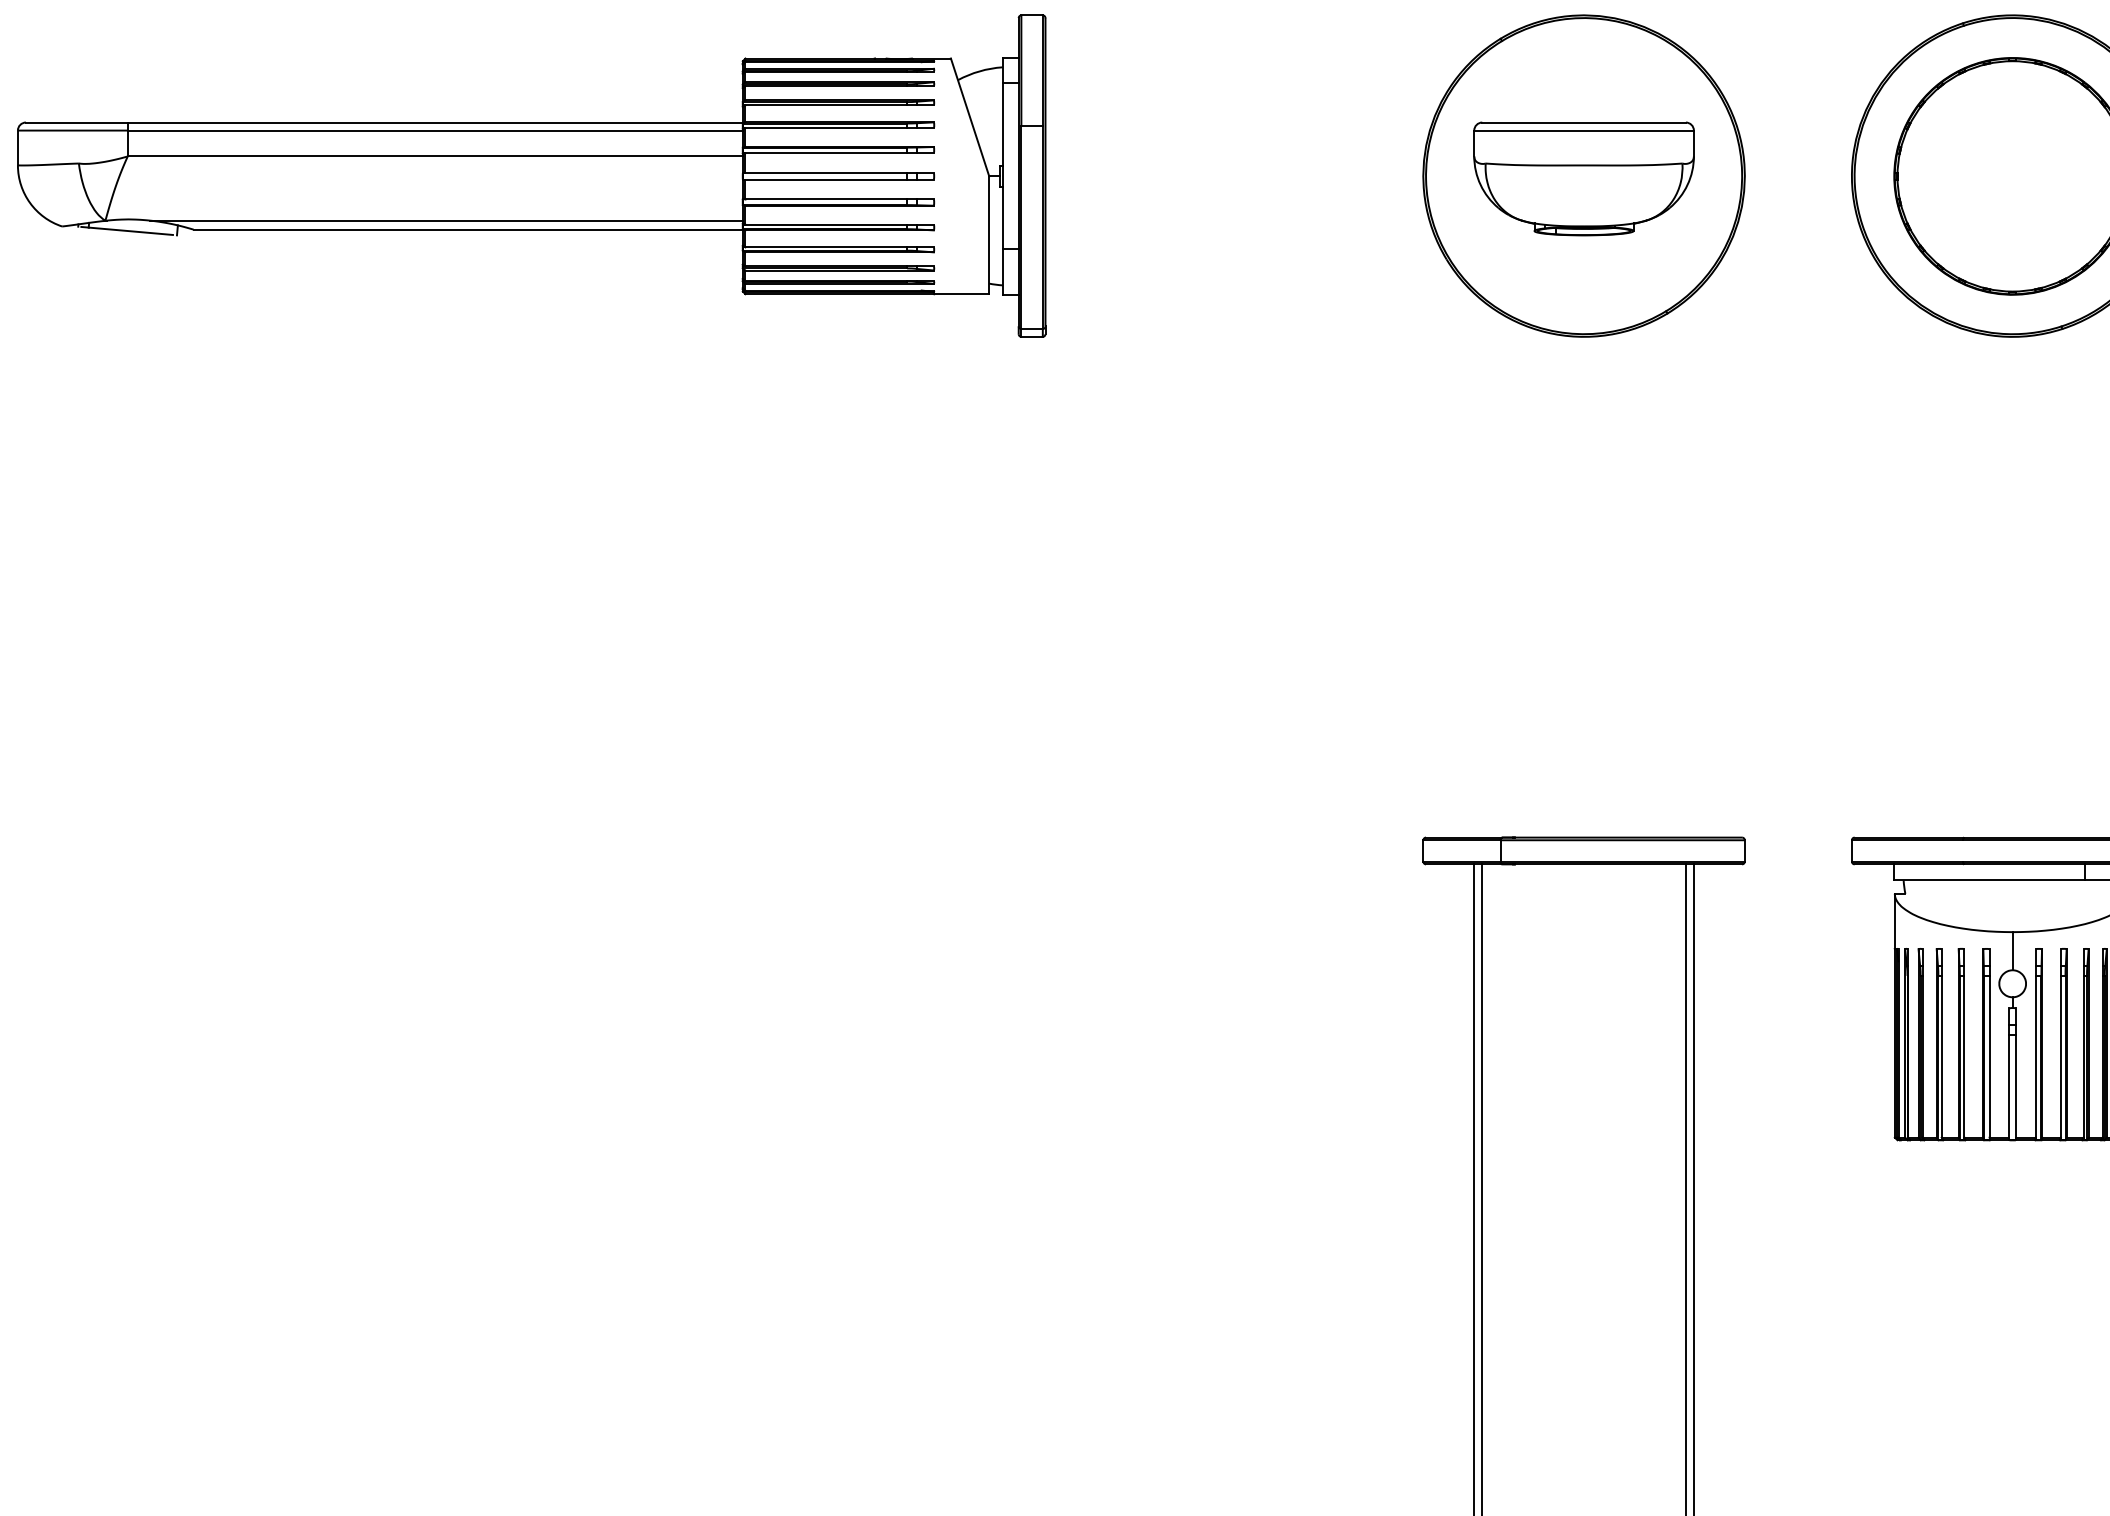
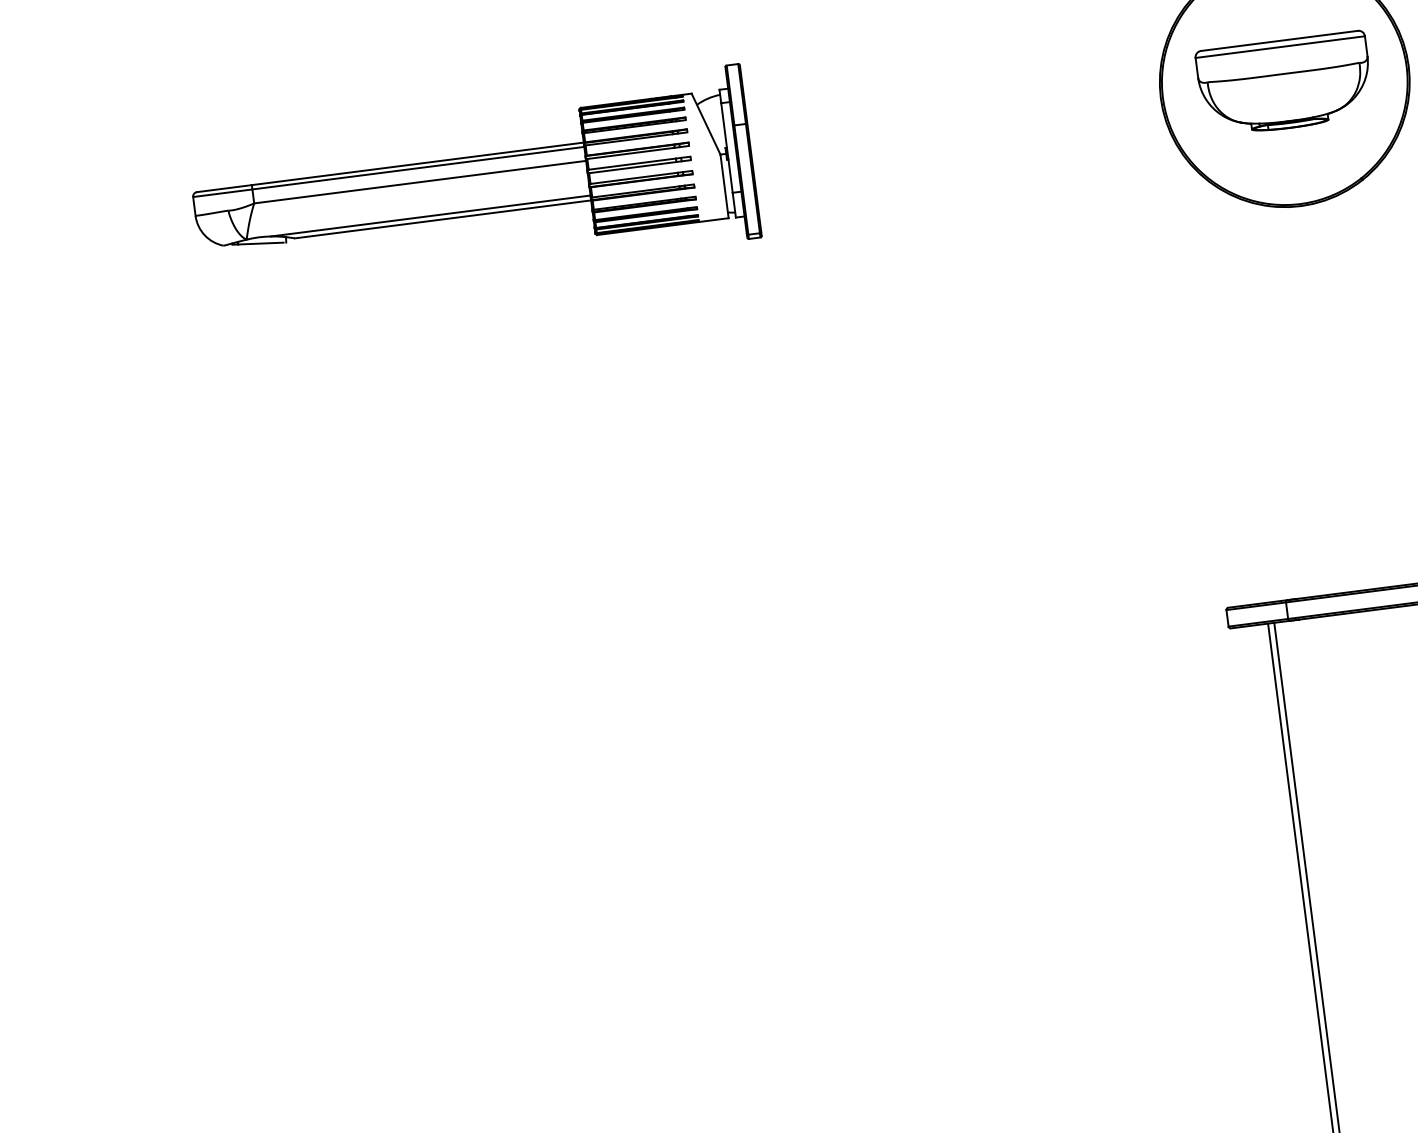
part: (531, 175) -> (473, 185), size x0.7

